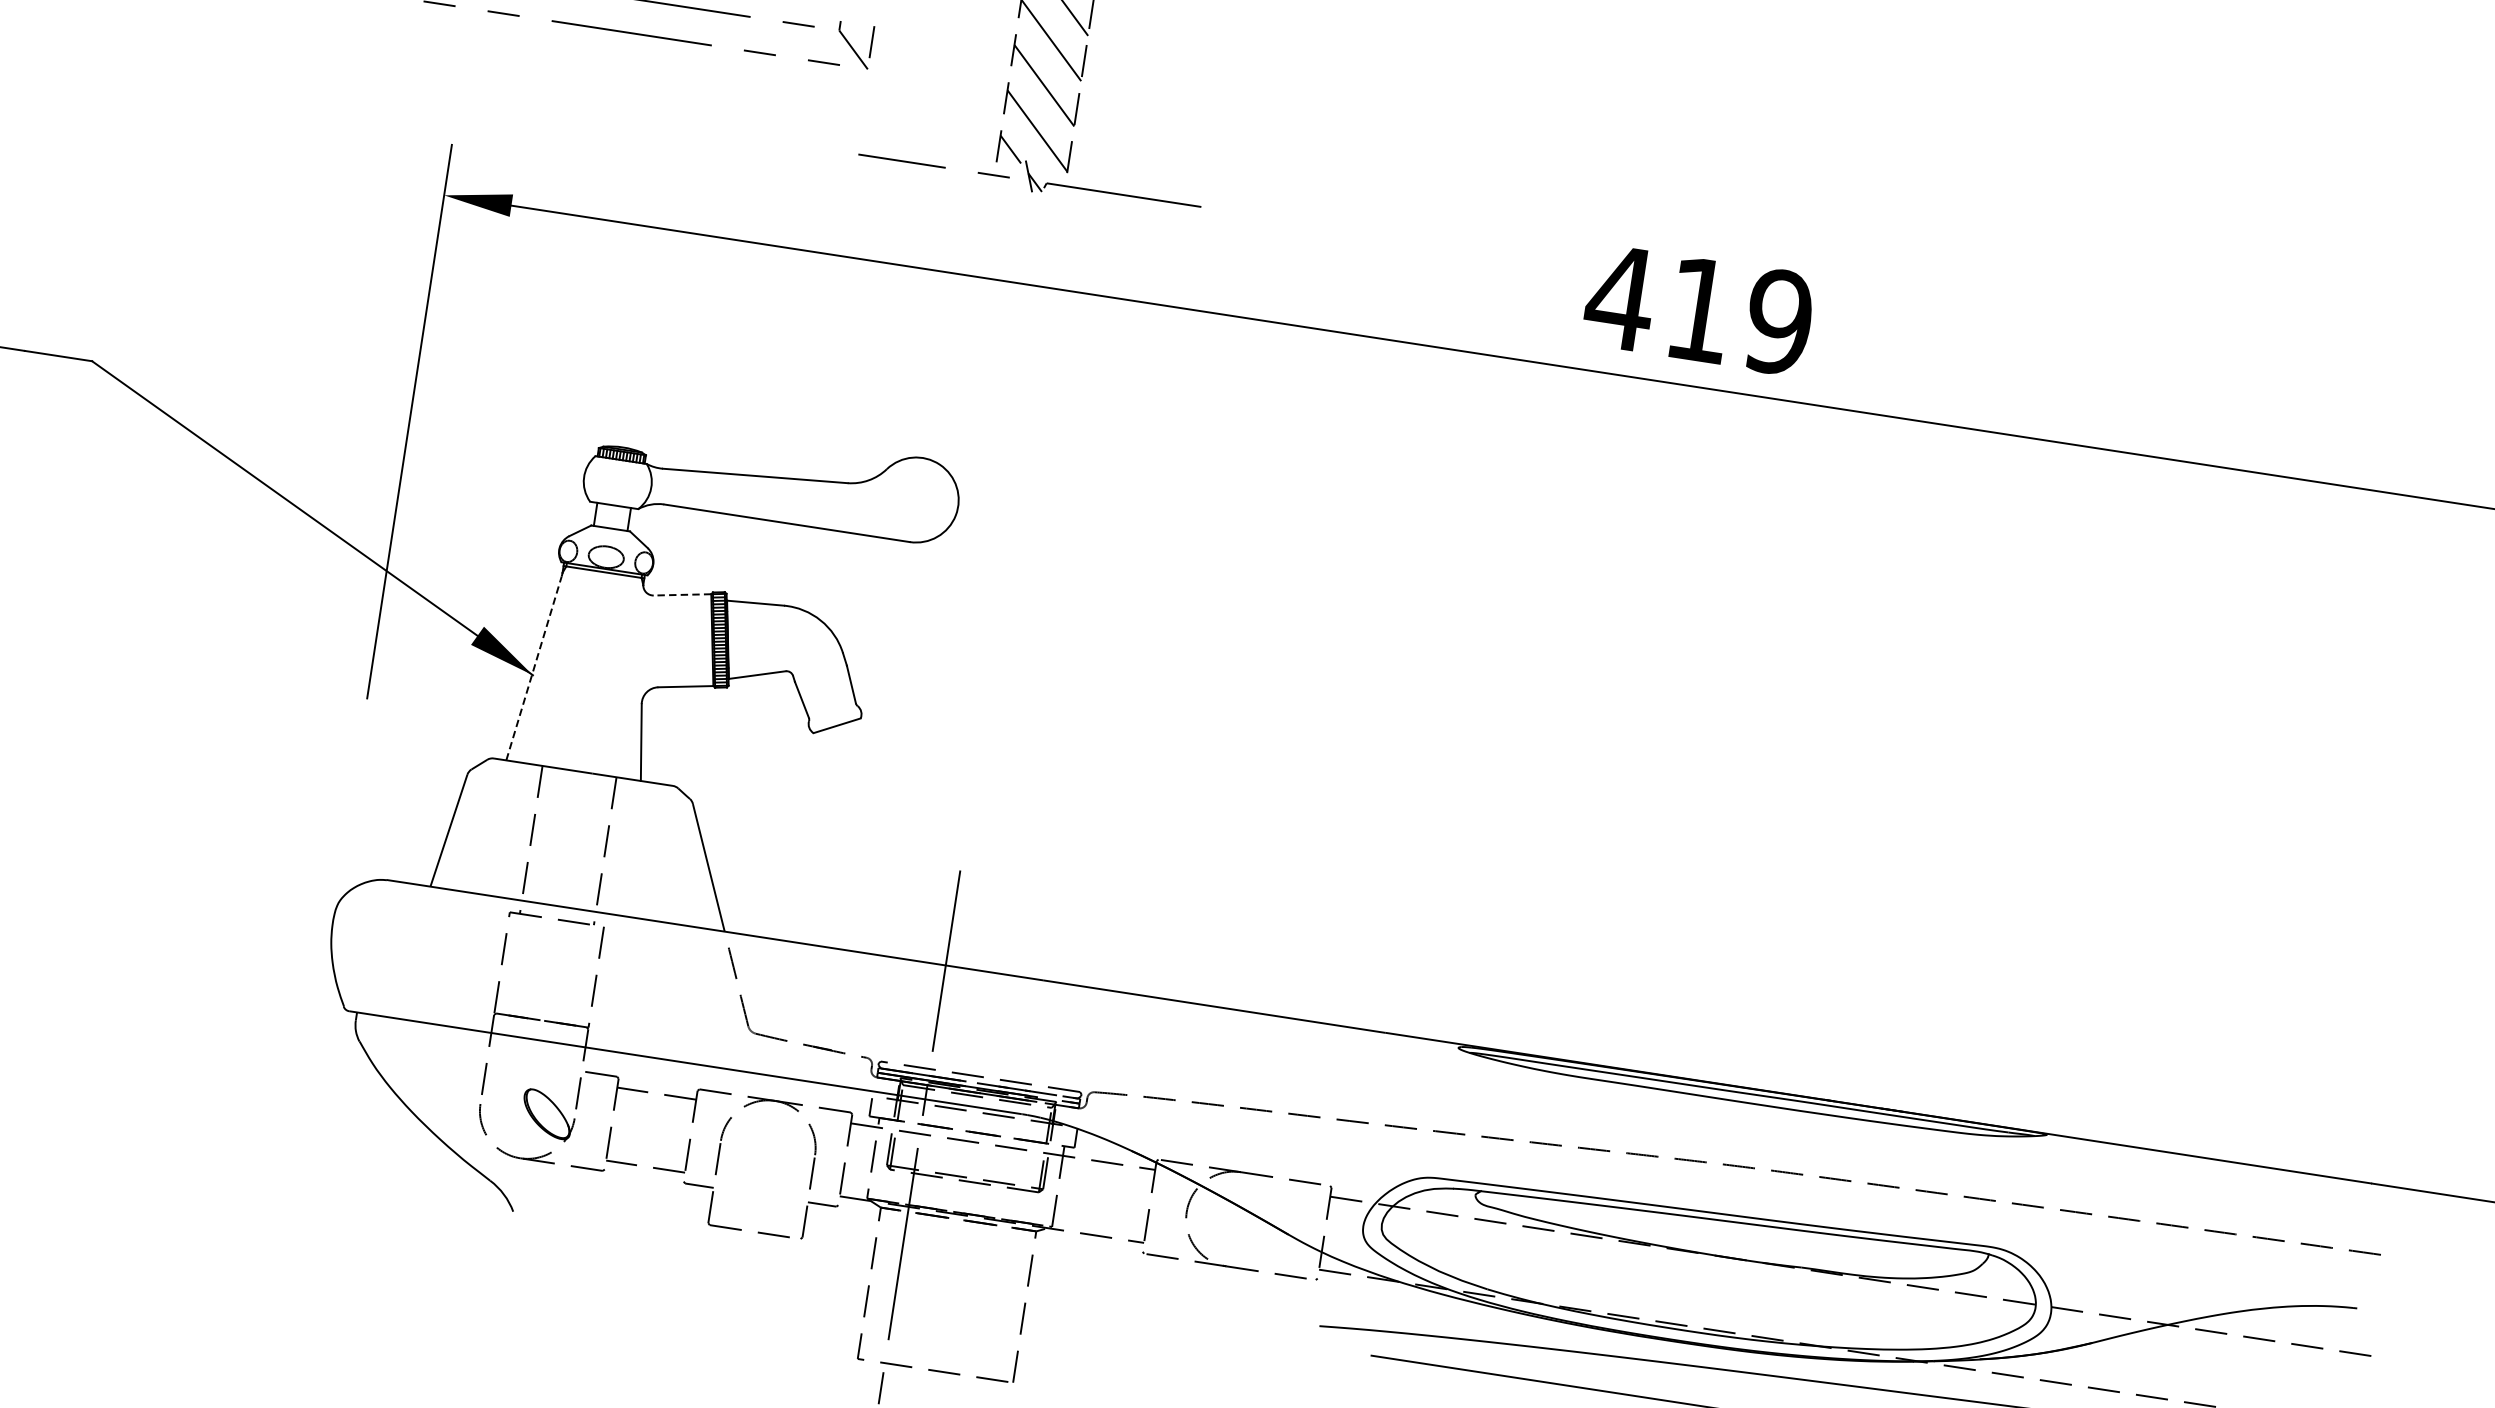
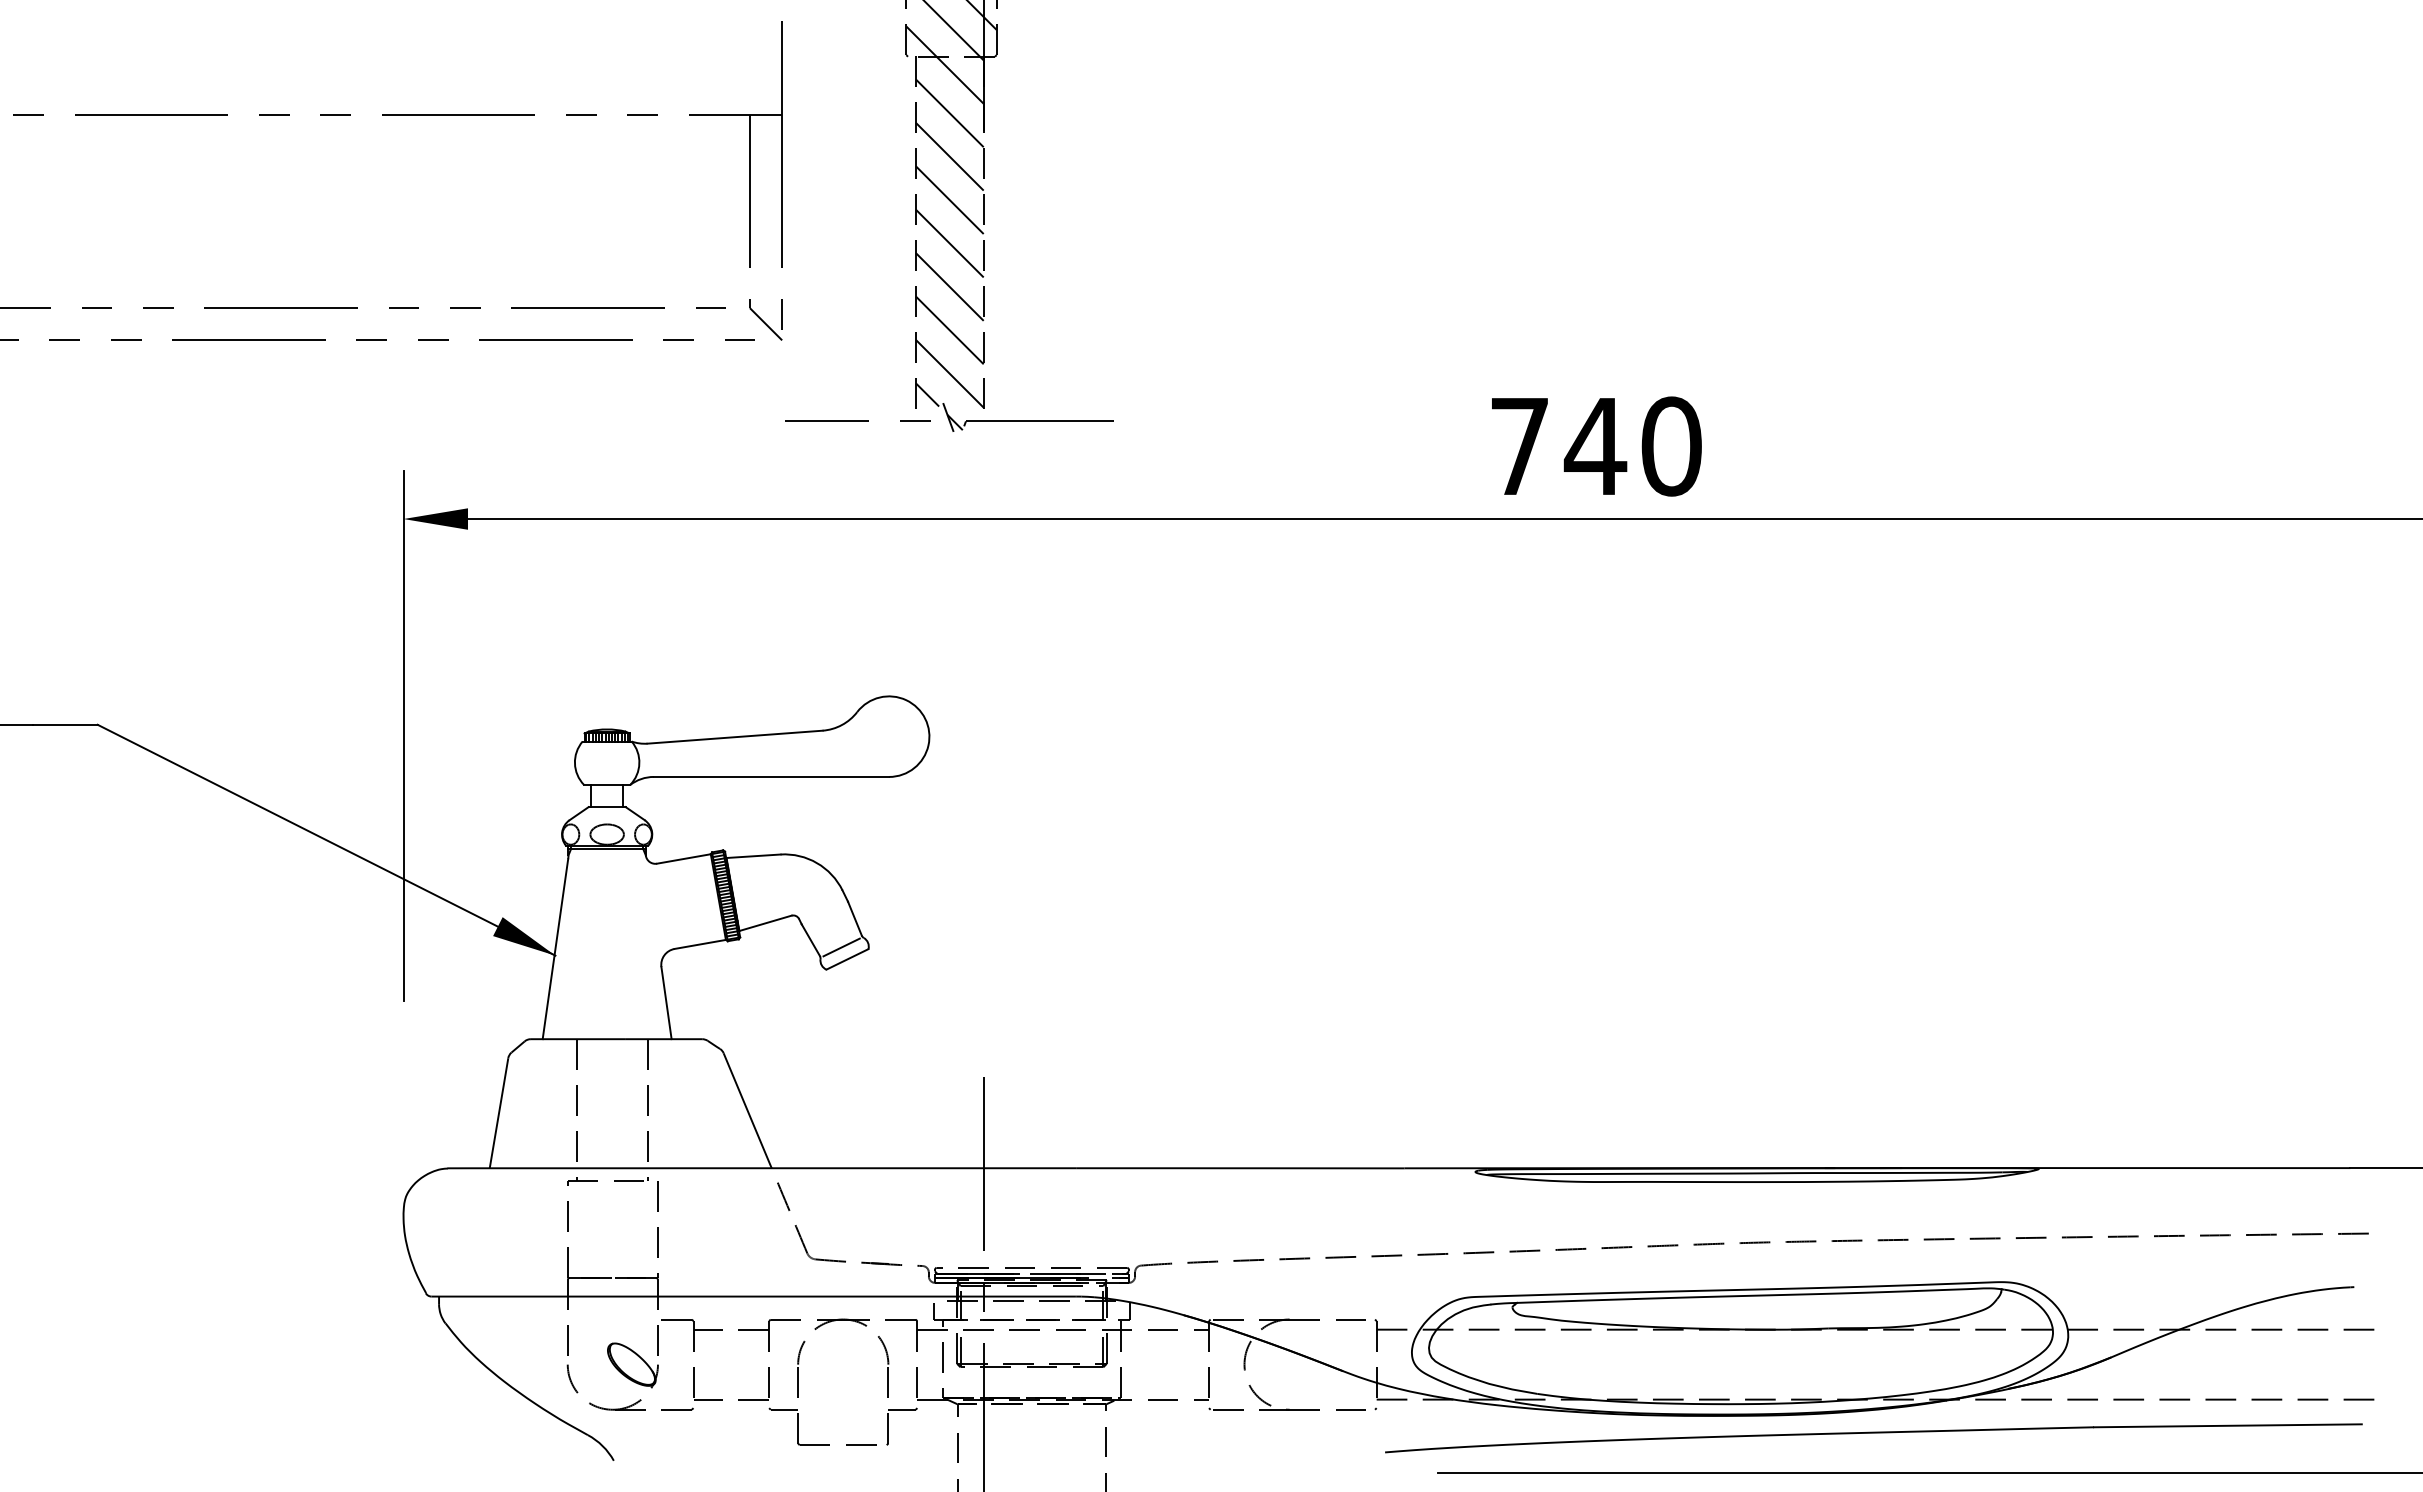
text: (1698, 309) -> (1594, 446), 419 -> 740
line: (681, 595) -> (683, 859), dashed -> solid
line: (534, 668) -> (555, 949), dashed -> solid
line: (832, 712) -> (841, 947), added

